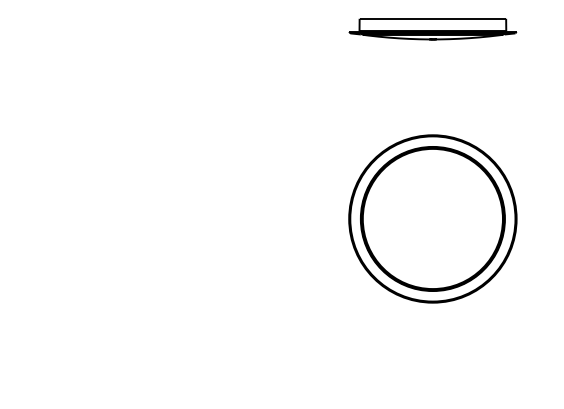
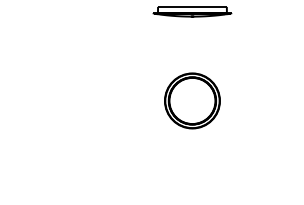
part: (432, 217) -> (192, 100), size x0.7

